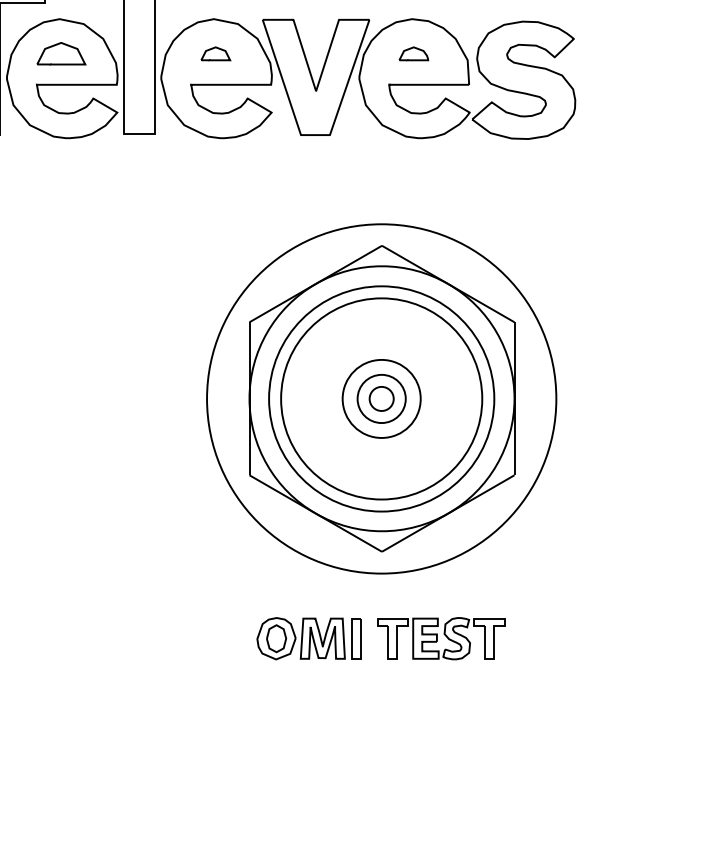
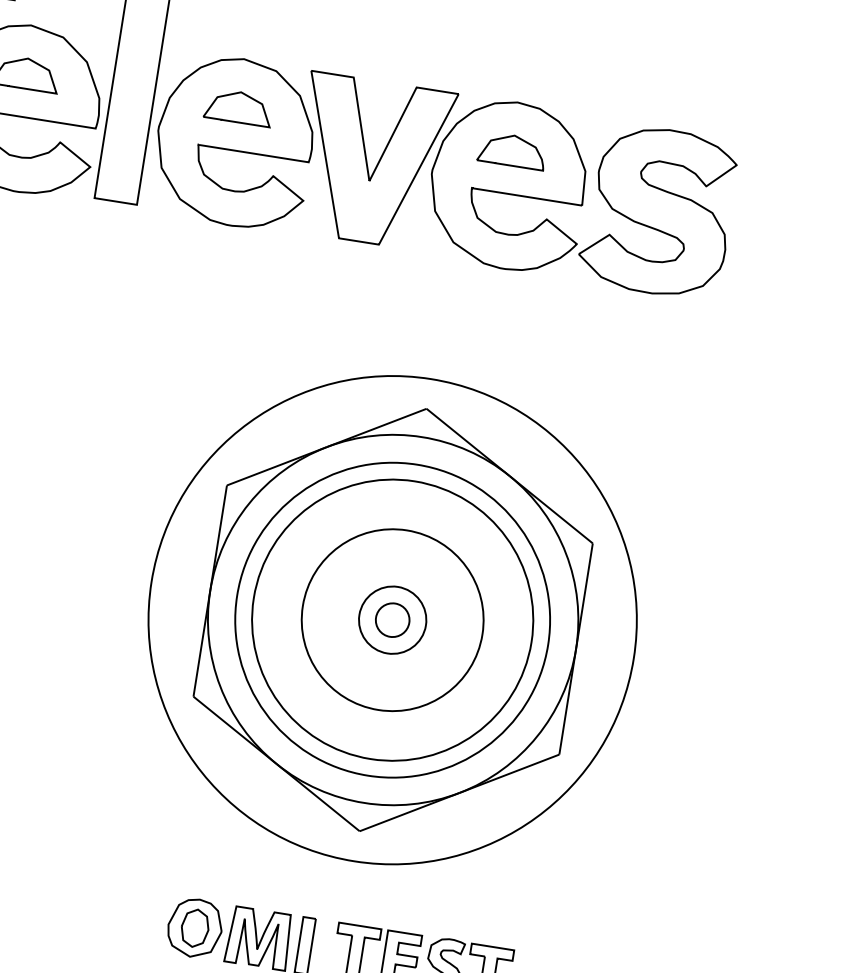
part: (215, 53) -> (238, 106), size x1.67
part: (413, 53) -> (512, 150), size x1.67
circle: (381, 398) -> (392, 619), size x1.67

